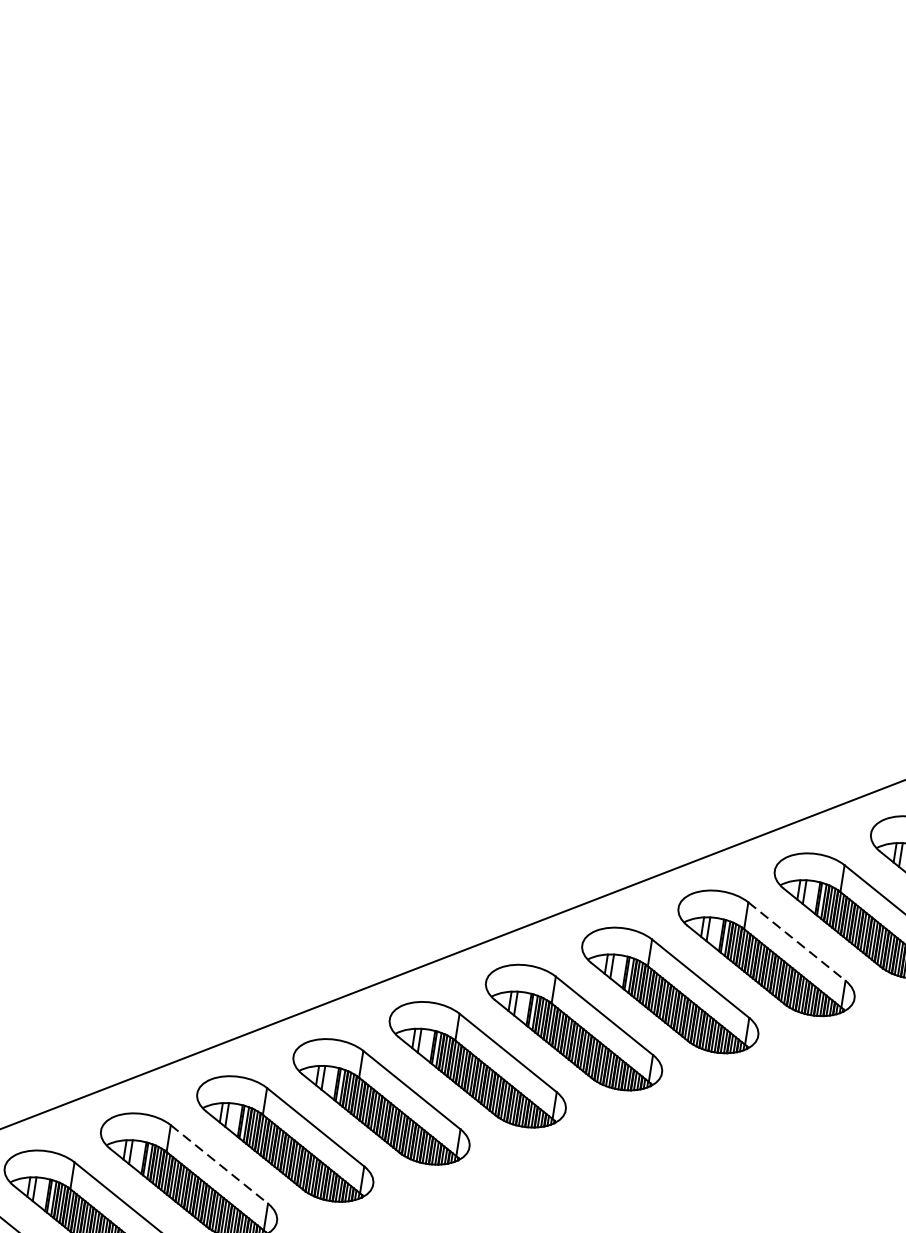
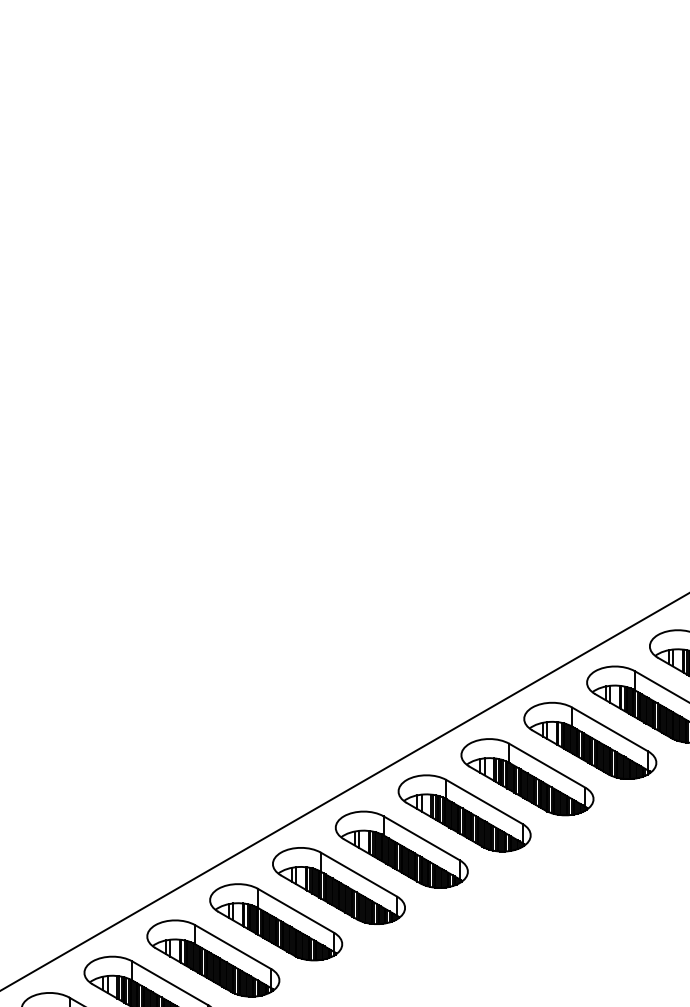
line: (797, 941) -> (610, 729), dashed -> solid
line: (219, 1165) -> (233, 947), dashed -> solid

